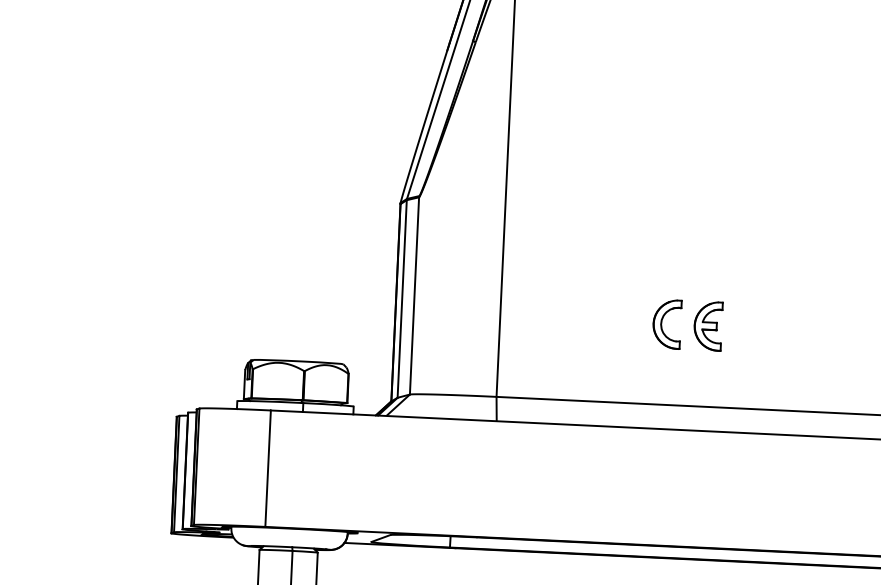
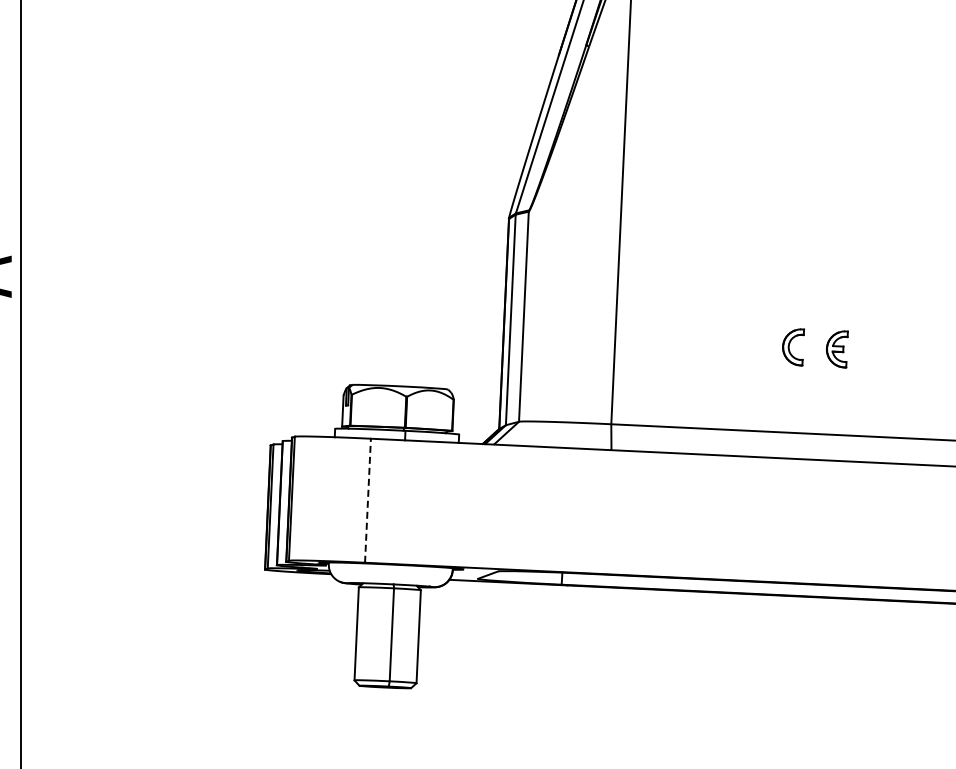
part: (667, 324) -> (793, 347), size x0.7
part: (708, 326) -> (837, 349), size x0.7
line: (268, 468) -> (368, 500), solid -> dashed

